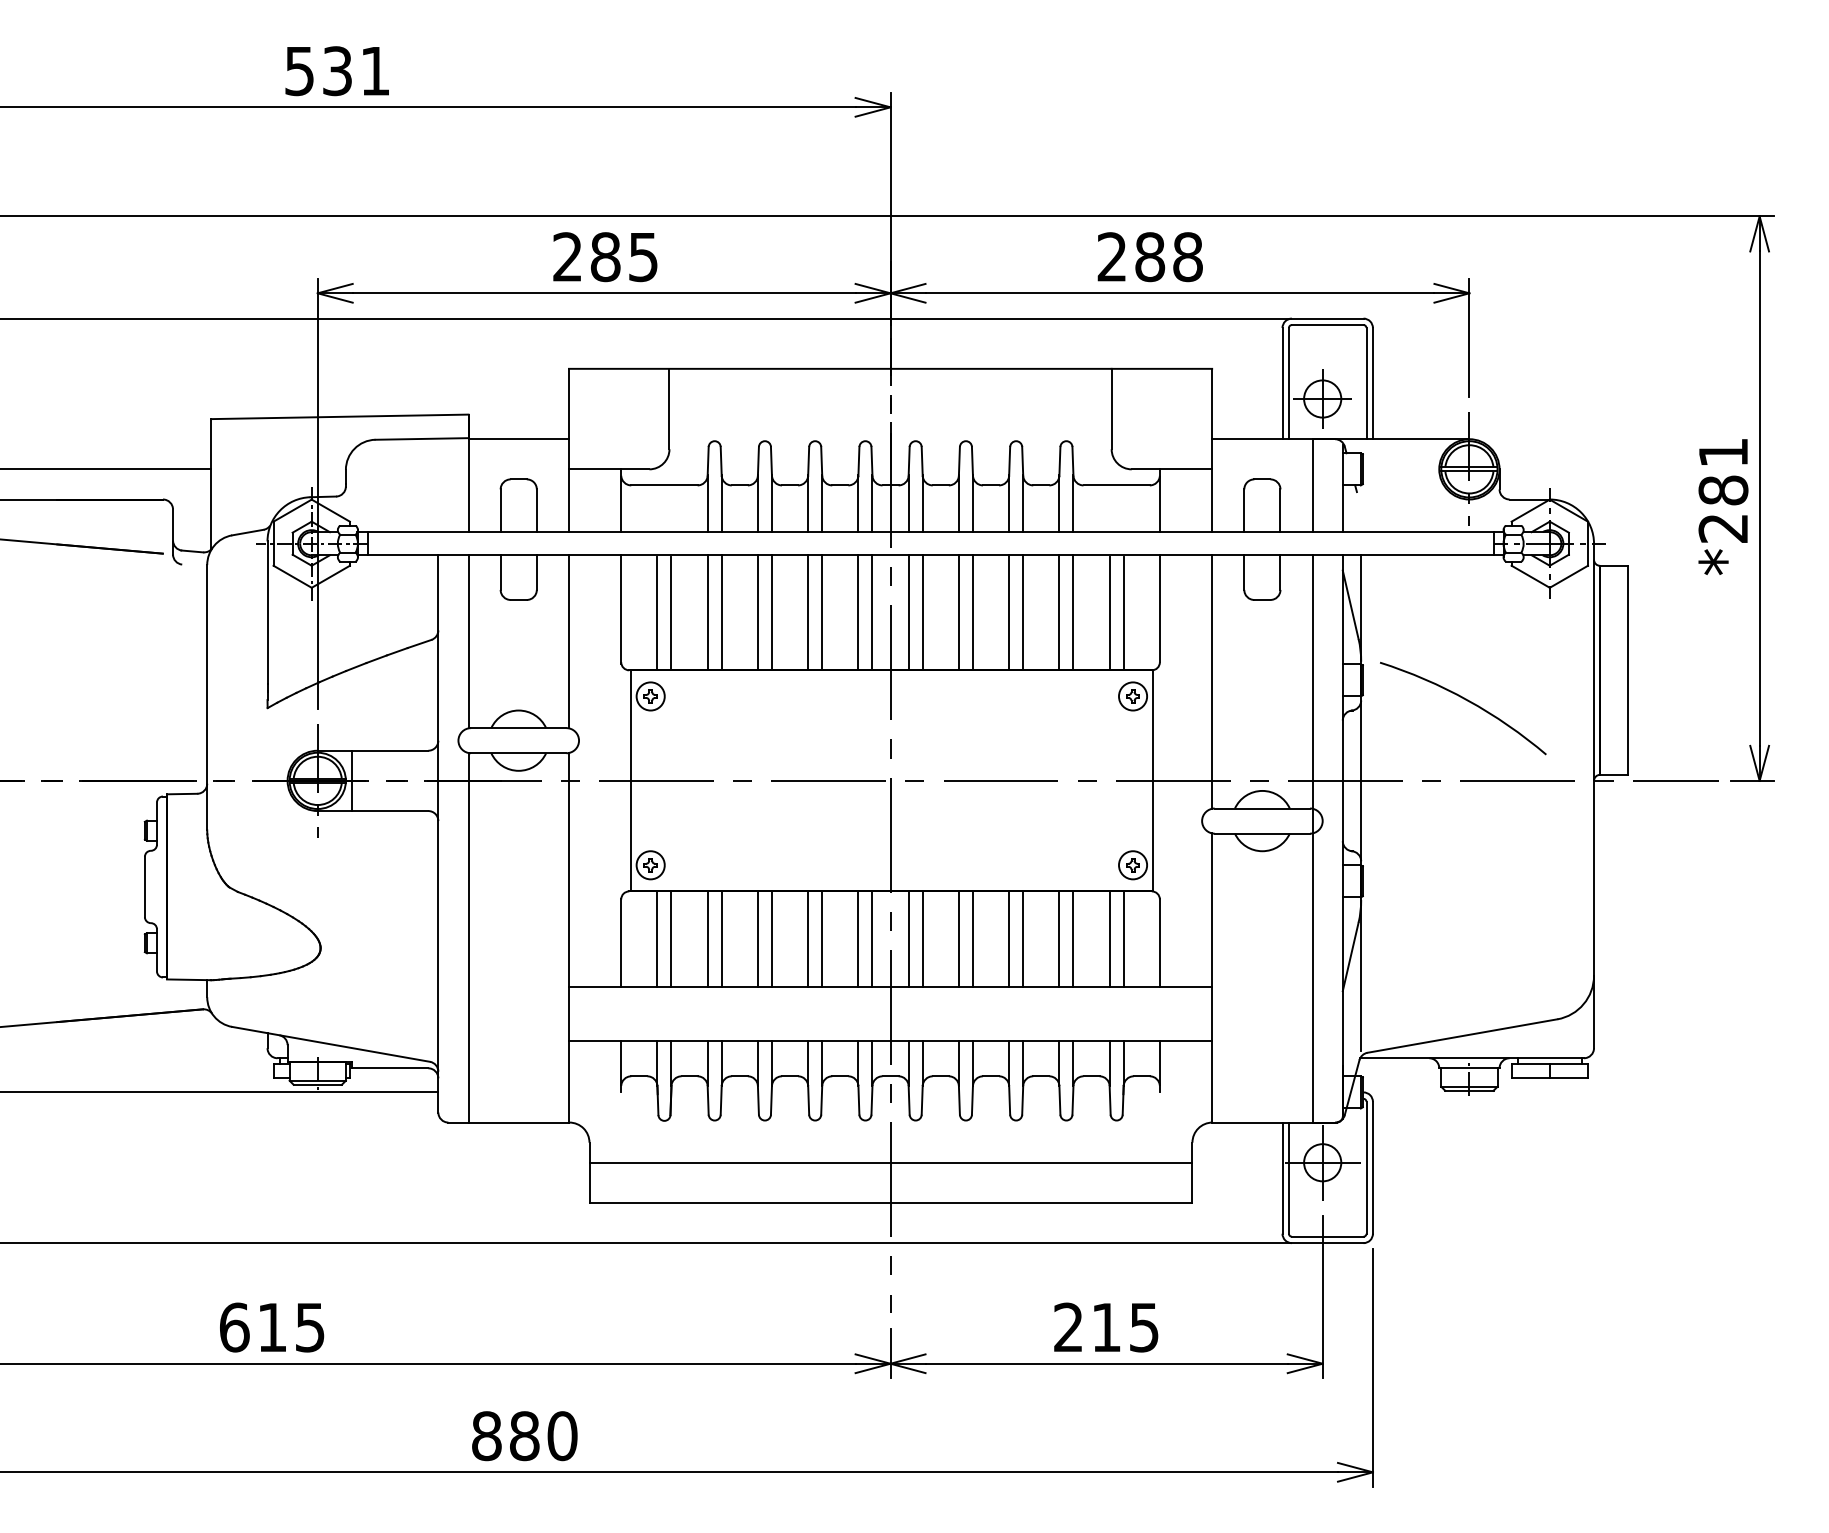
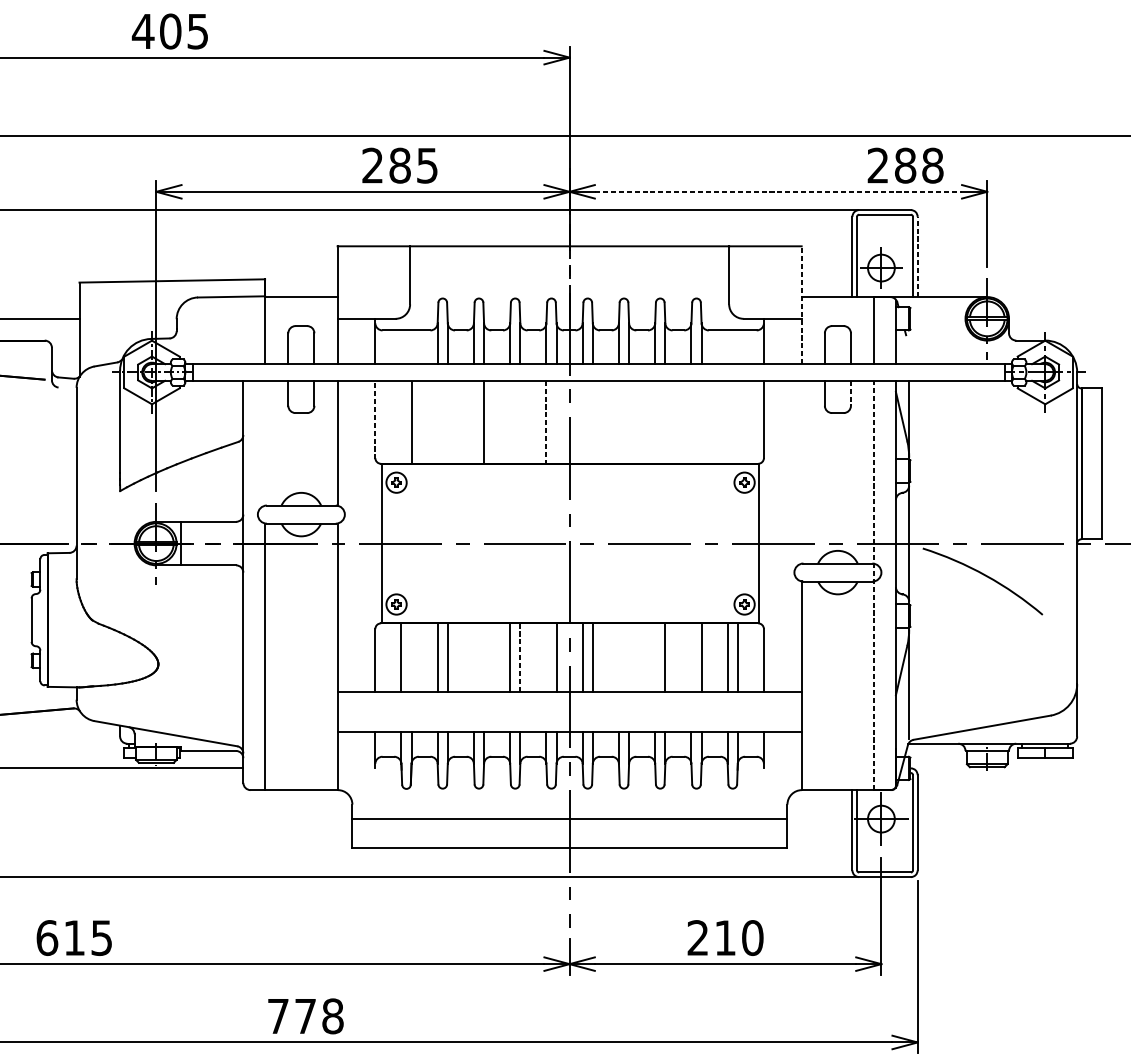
text: (336, 71) -> (169, 31), 531 -> 405
text: (605, 257) -> (400, 165), moved
text: (1149, 257) -> (905, 165), moved
line: (1180, 293) -> (778, 191), solid -> dashed
line: (1372, 383) -> (917, 256), solid -> dashed
line: (1212, 450) -> (801, 305), solid -> dashed
line: (1280, 572) -> (850, 393), solid -> dashed
line: (621, 609) -> (375, 419), solid -> dashed
line: (707, 612) -> (437, 422), removed
line: (721, 612) -> (447, 422), removed
line: (757, 612) -> (473, 422), removed
line: (808, 612) -> (510, 422), removed
line: (822, 612) -> (520, 422), removed
line: (858, 612) -> (546, 422), solid -> dashed
line: (872, 612) -> (556, 422), removed
line: (908, 612) -> (582, 422), removed
line: (922, 612) -> (592, 422), removed
line: (958, 612) -> (618, 422), removed
line: (972, 612) -> (628, 422), removed
line: (1009, 612) -> (655, 422), removed
line: (1023, 612) -> (665, 422), removed
line: (1059, 612) -> (691, 422), removed
line: (1073, 612) -> (701, 422), removed
line: (657, 613) -> (401, 422), removed
line: (1109, 613) -> (727, 422), removed
line: (1123, 613) -> (737, 422), removed
line: (468, 641) -> (265, 443), removed
line: (1212, 681) -> (801, 471), removed
arc: (1467, 701) -> (985, 576), moved
line: (1312, 838) -> (874, 585), solid -> dashed
line: (671, 938) -> (411, 657), removed
line: (757, 938) -> (473, 657), removed
line: (771, 938) -> (483, 657), removed
line: (858, 938) -> (546, 657), removed
line: (958, 938) -> (618, 657), removed
line: (972, 938) -> (628, 657), removed
line: (1009, 938) -> (655, 657), removed
line: (1059, 938) -> (691, 657), removed
line: (822, 939) -> (520, 658), solid -> dashed
text: (272, 1327) -> (74, 937), moved
text: (1144, 1327) -> (752, 937), 215 -> 210
text: (524, 1436) -> (305, 1016), 880 -> 778

